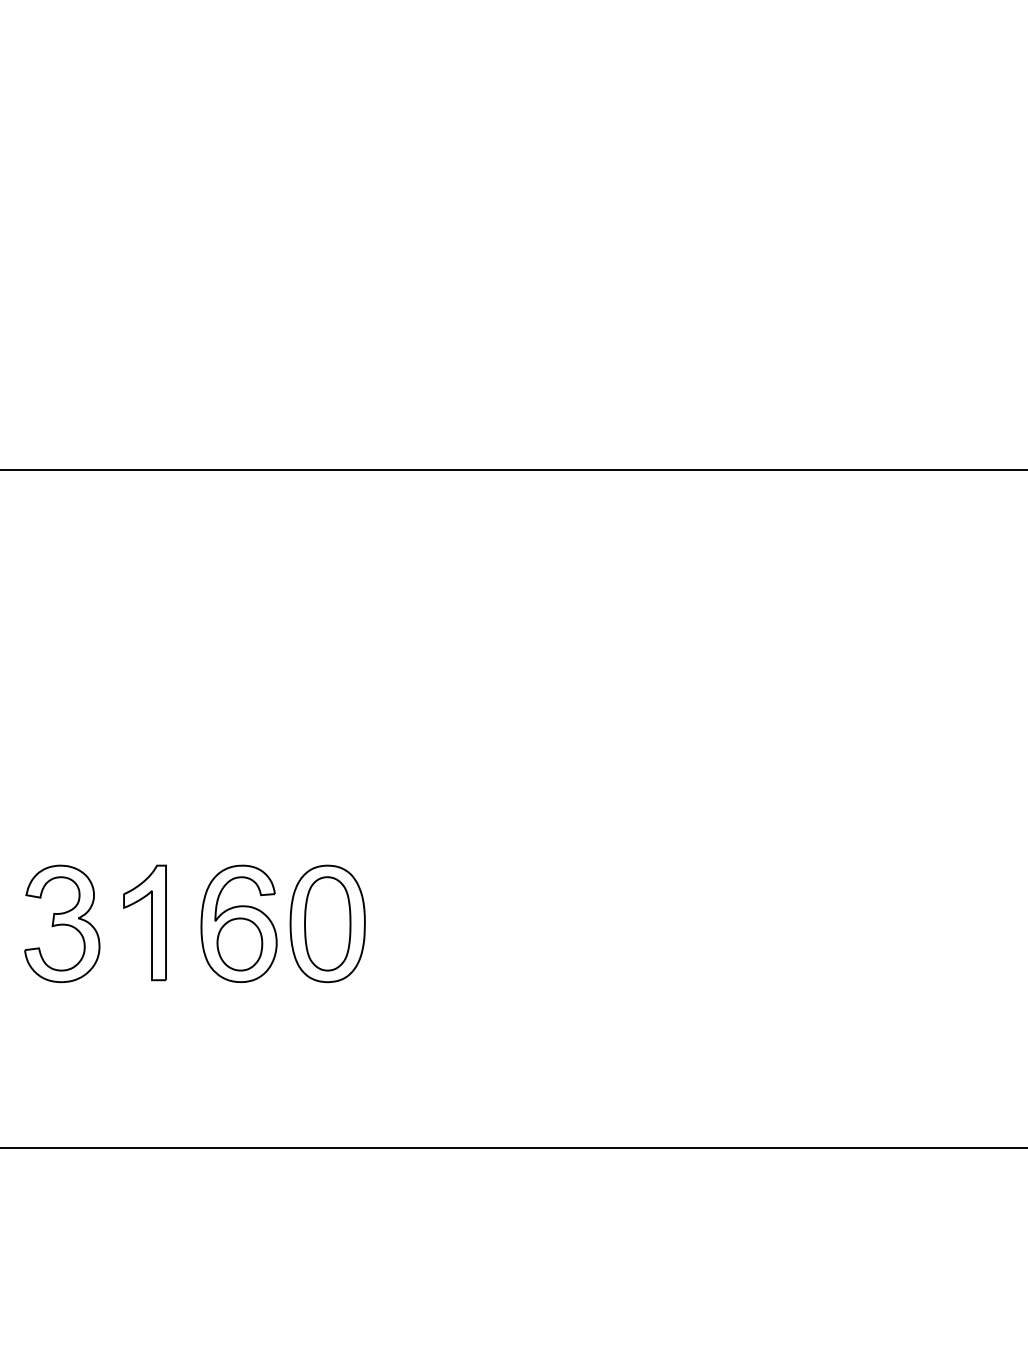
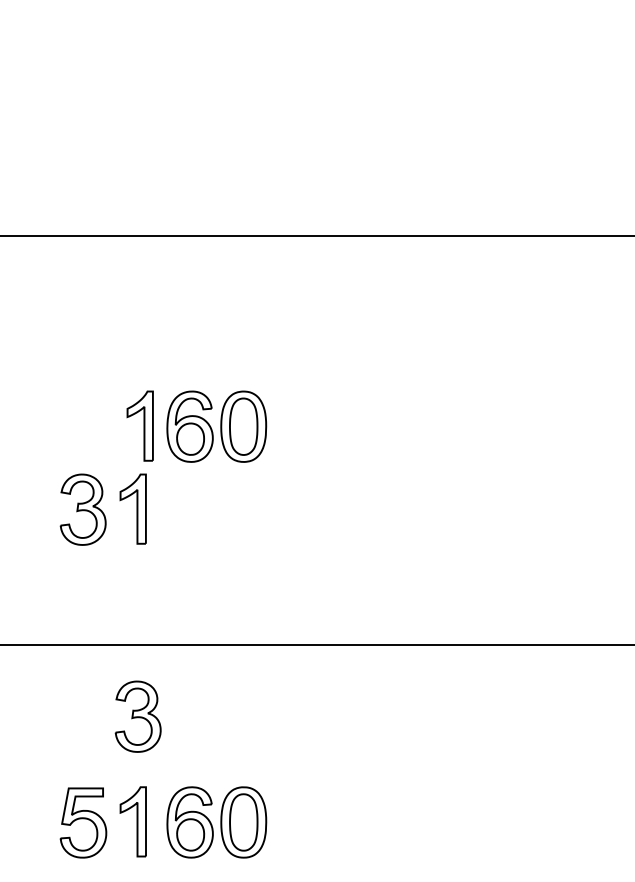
part: (155, 784) -> (139, 425), added
part: (282, 923) -> (216, 426), moved
part: (152, 1265) -> (137, 716), added

